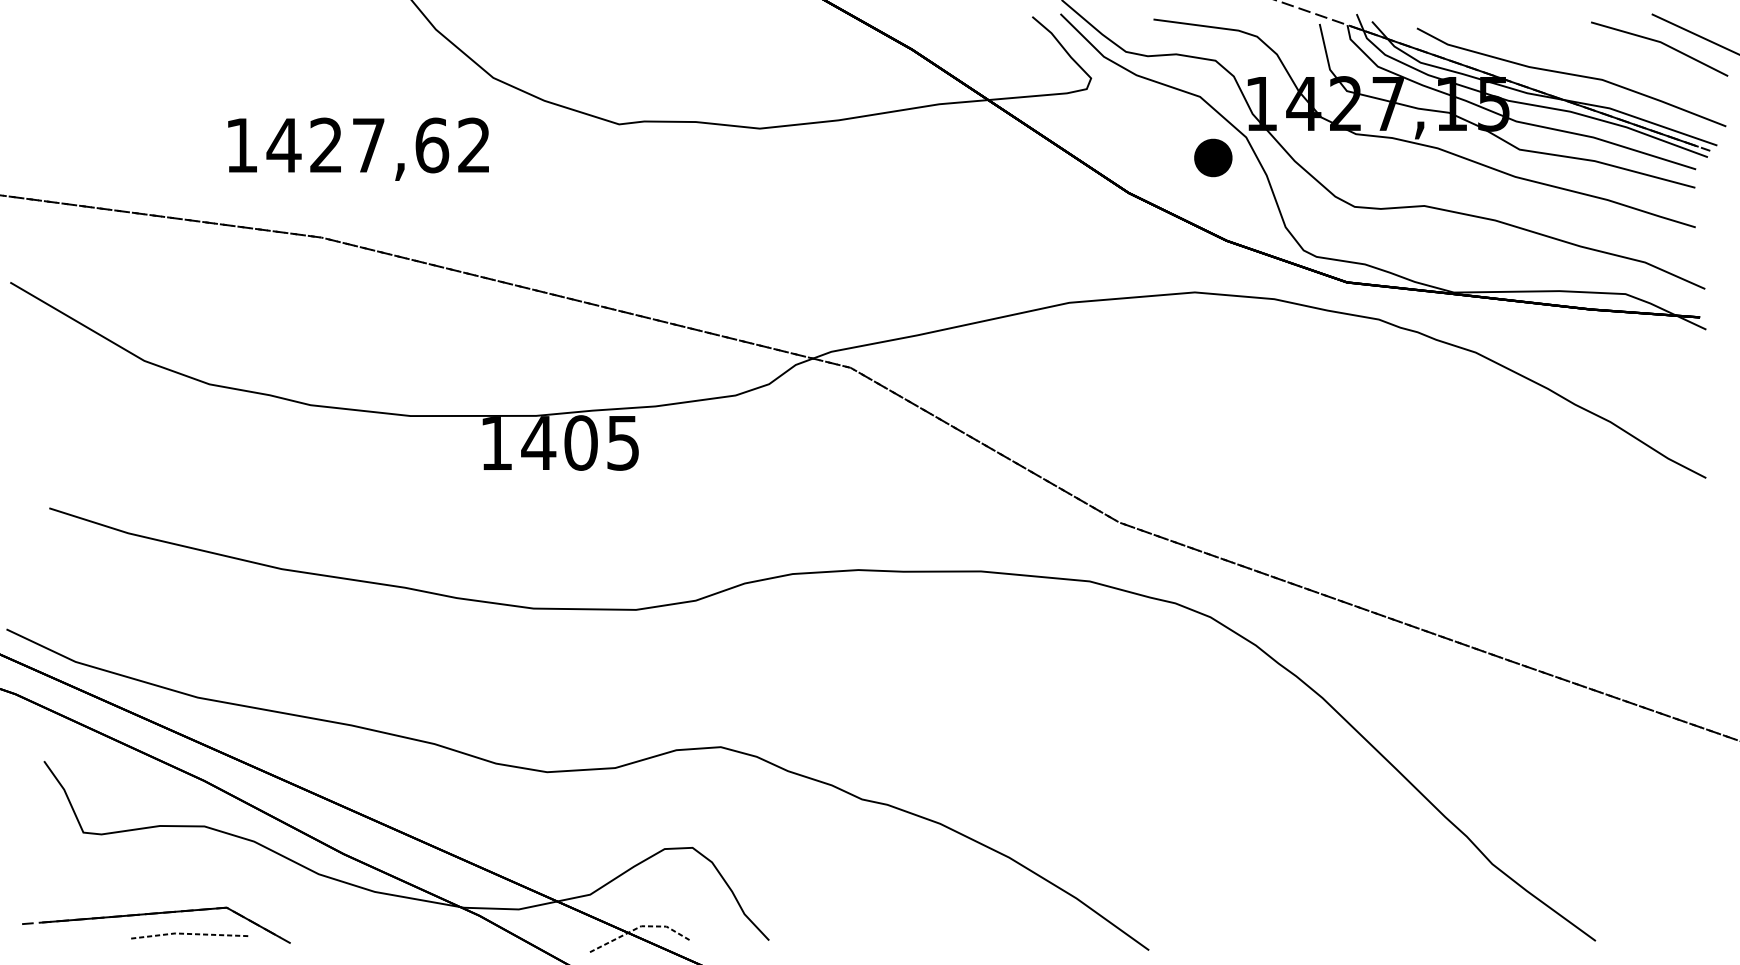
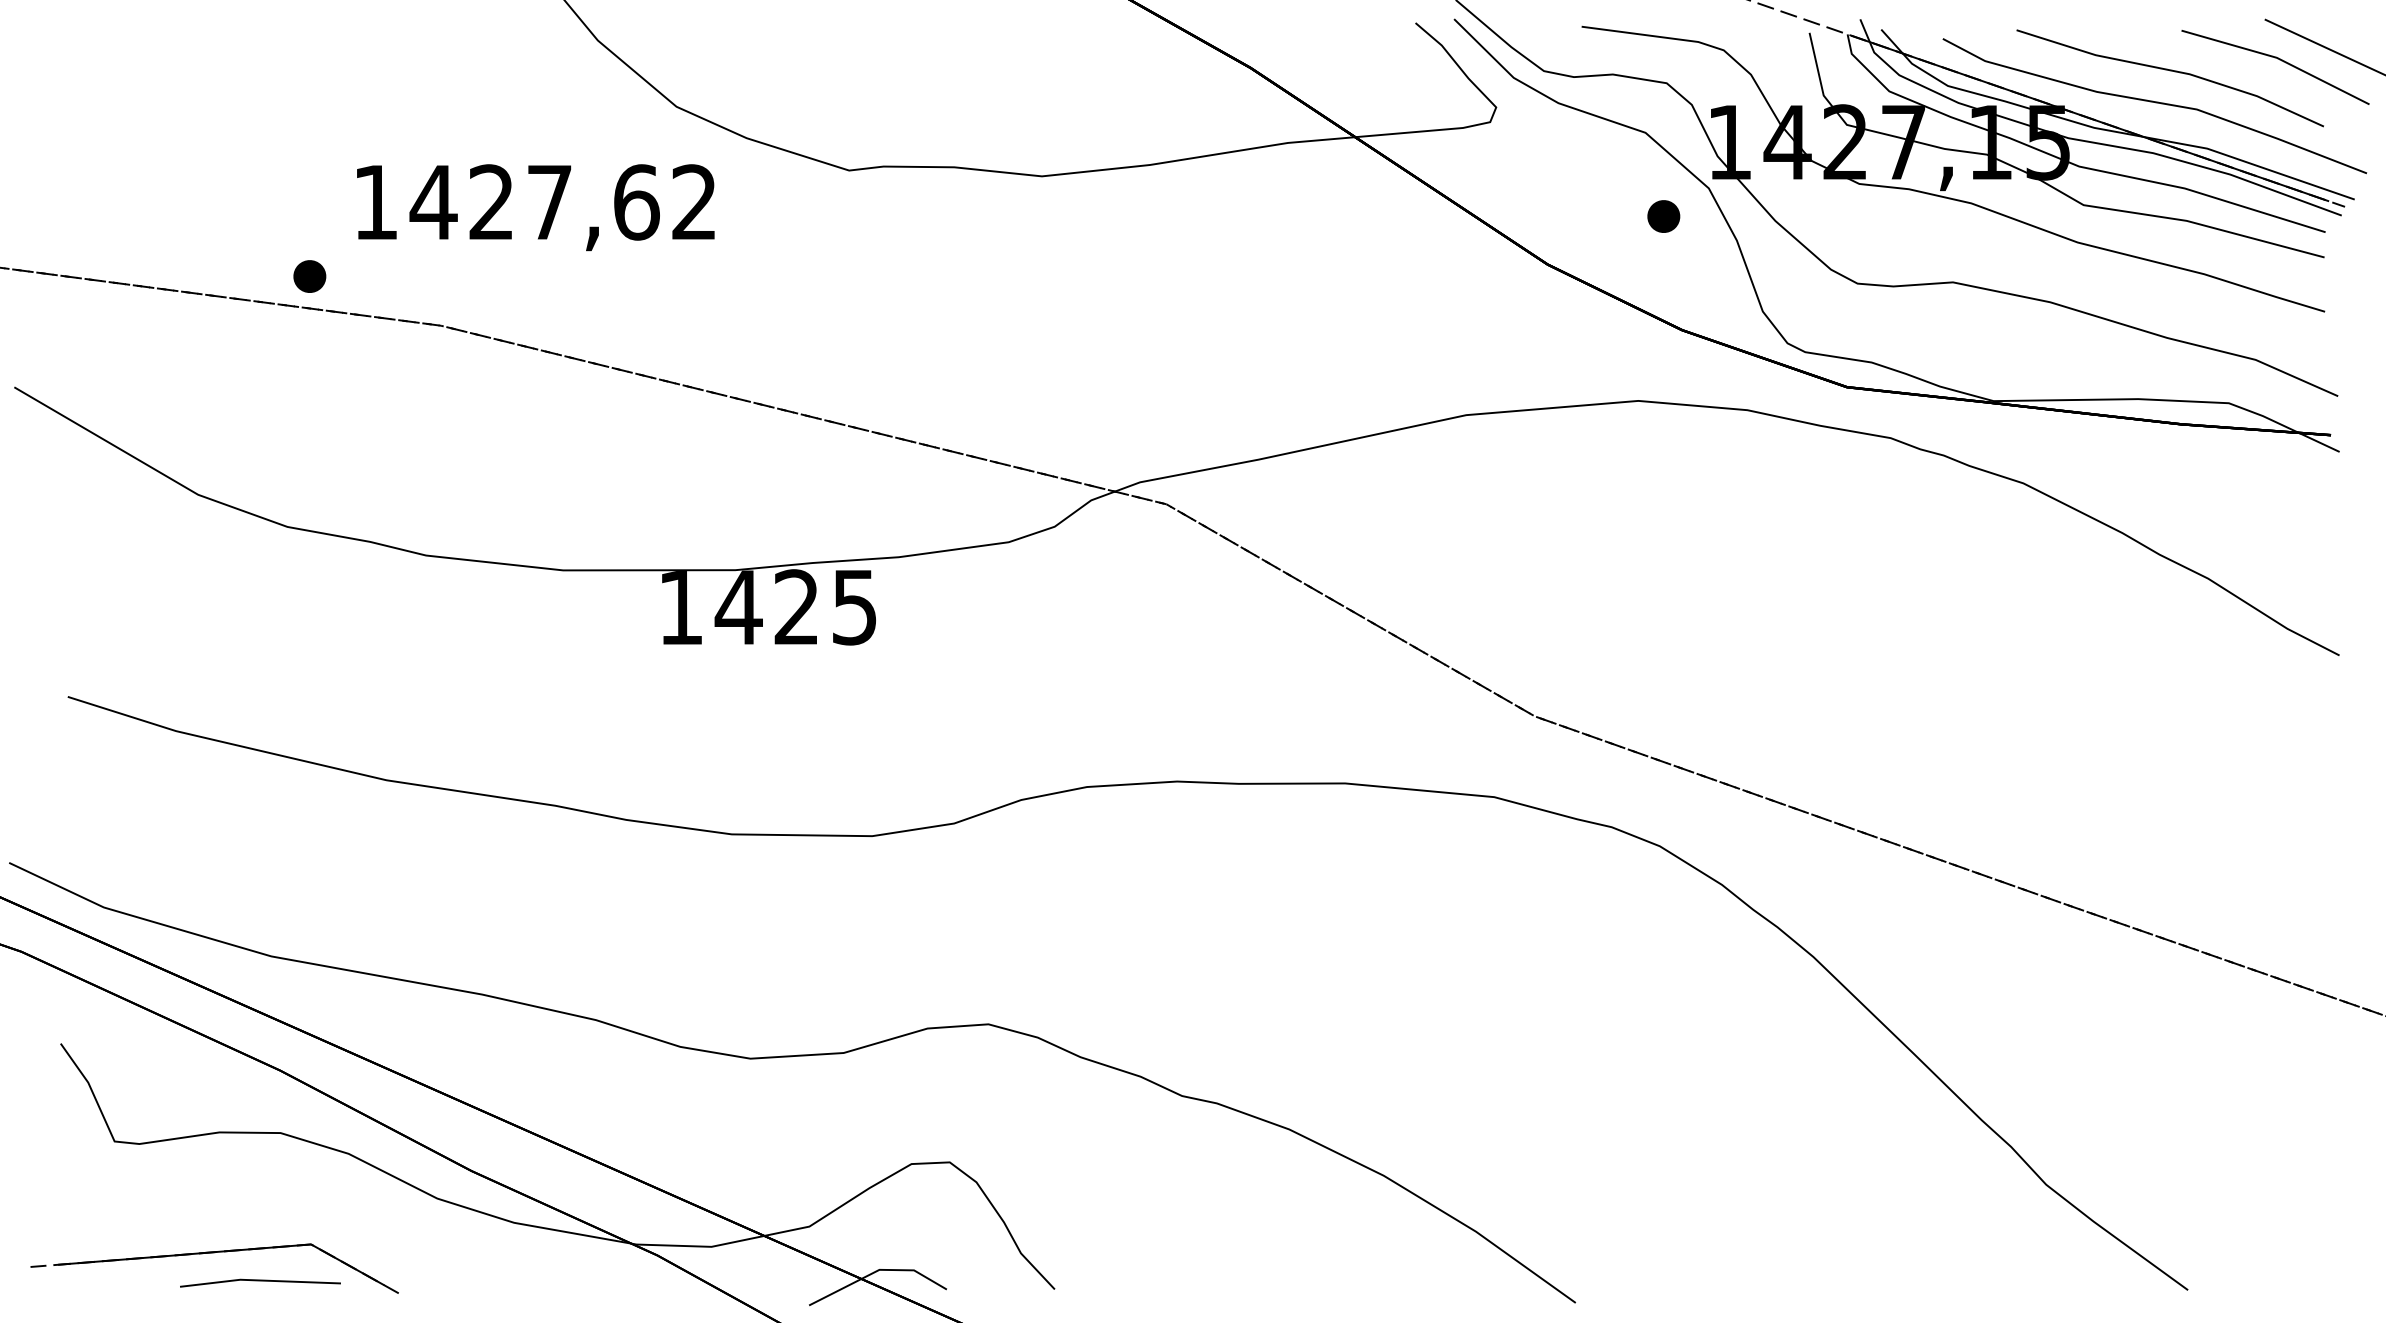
line: (1582, 52) -> (2169, 71), added
text: (358, 149) -> (535, 207), moved
part: (1213, 157) -> (1663, 216), size x0.62
part: (225, 201) -> (309, 276), added
text: (580, 443) -> (796, 607), 1405 -> 1425
line: (640, 926) -> (878, 1270), dashed -> solid
line: (189, 933) -> (260, 1280), dashed -> solid

